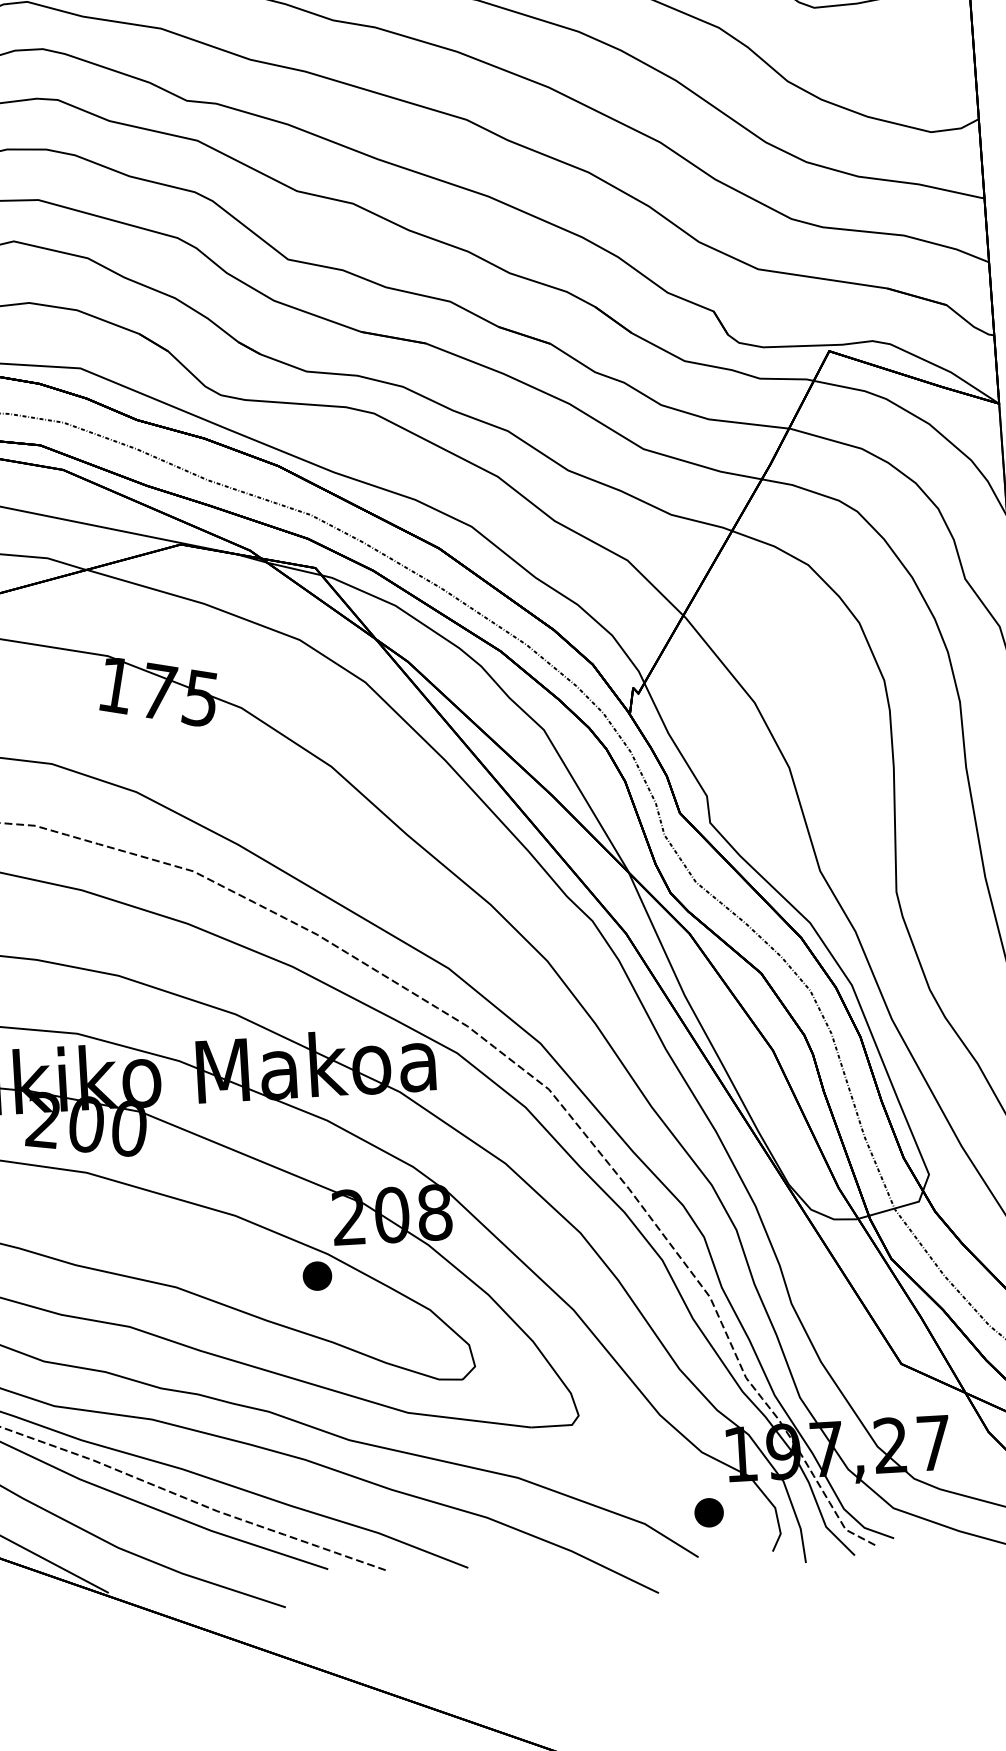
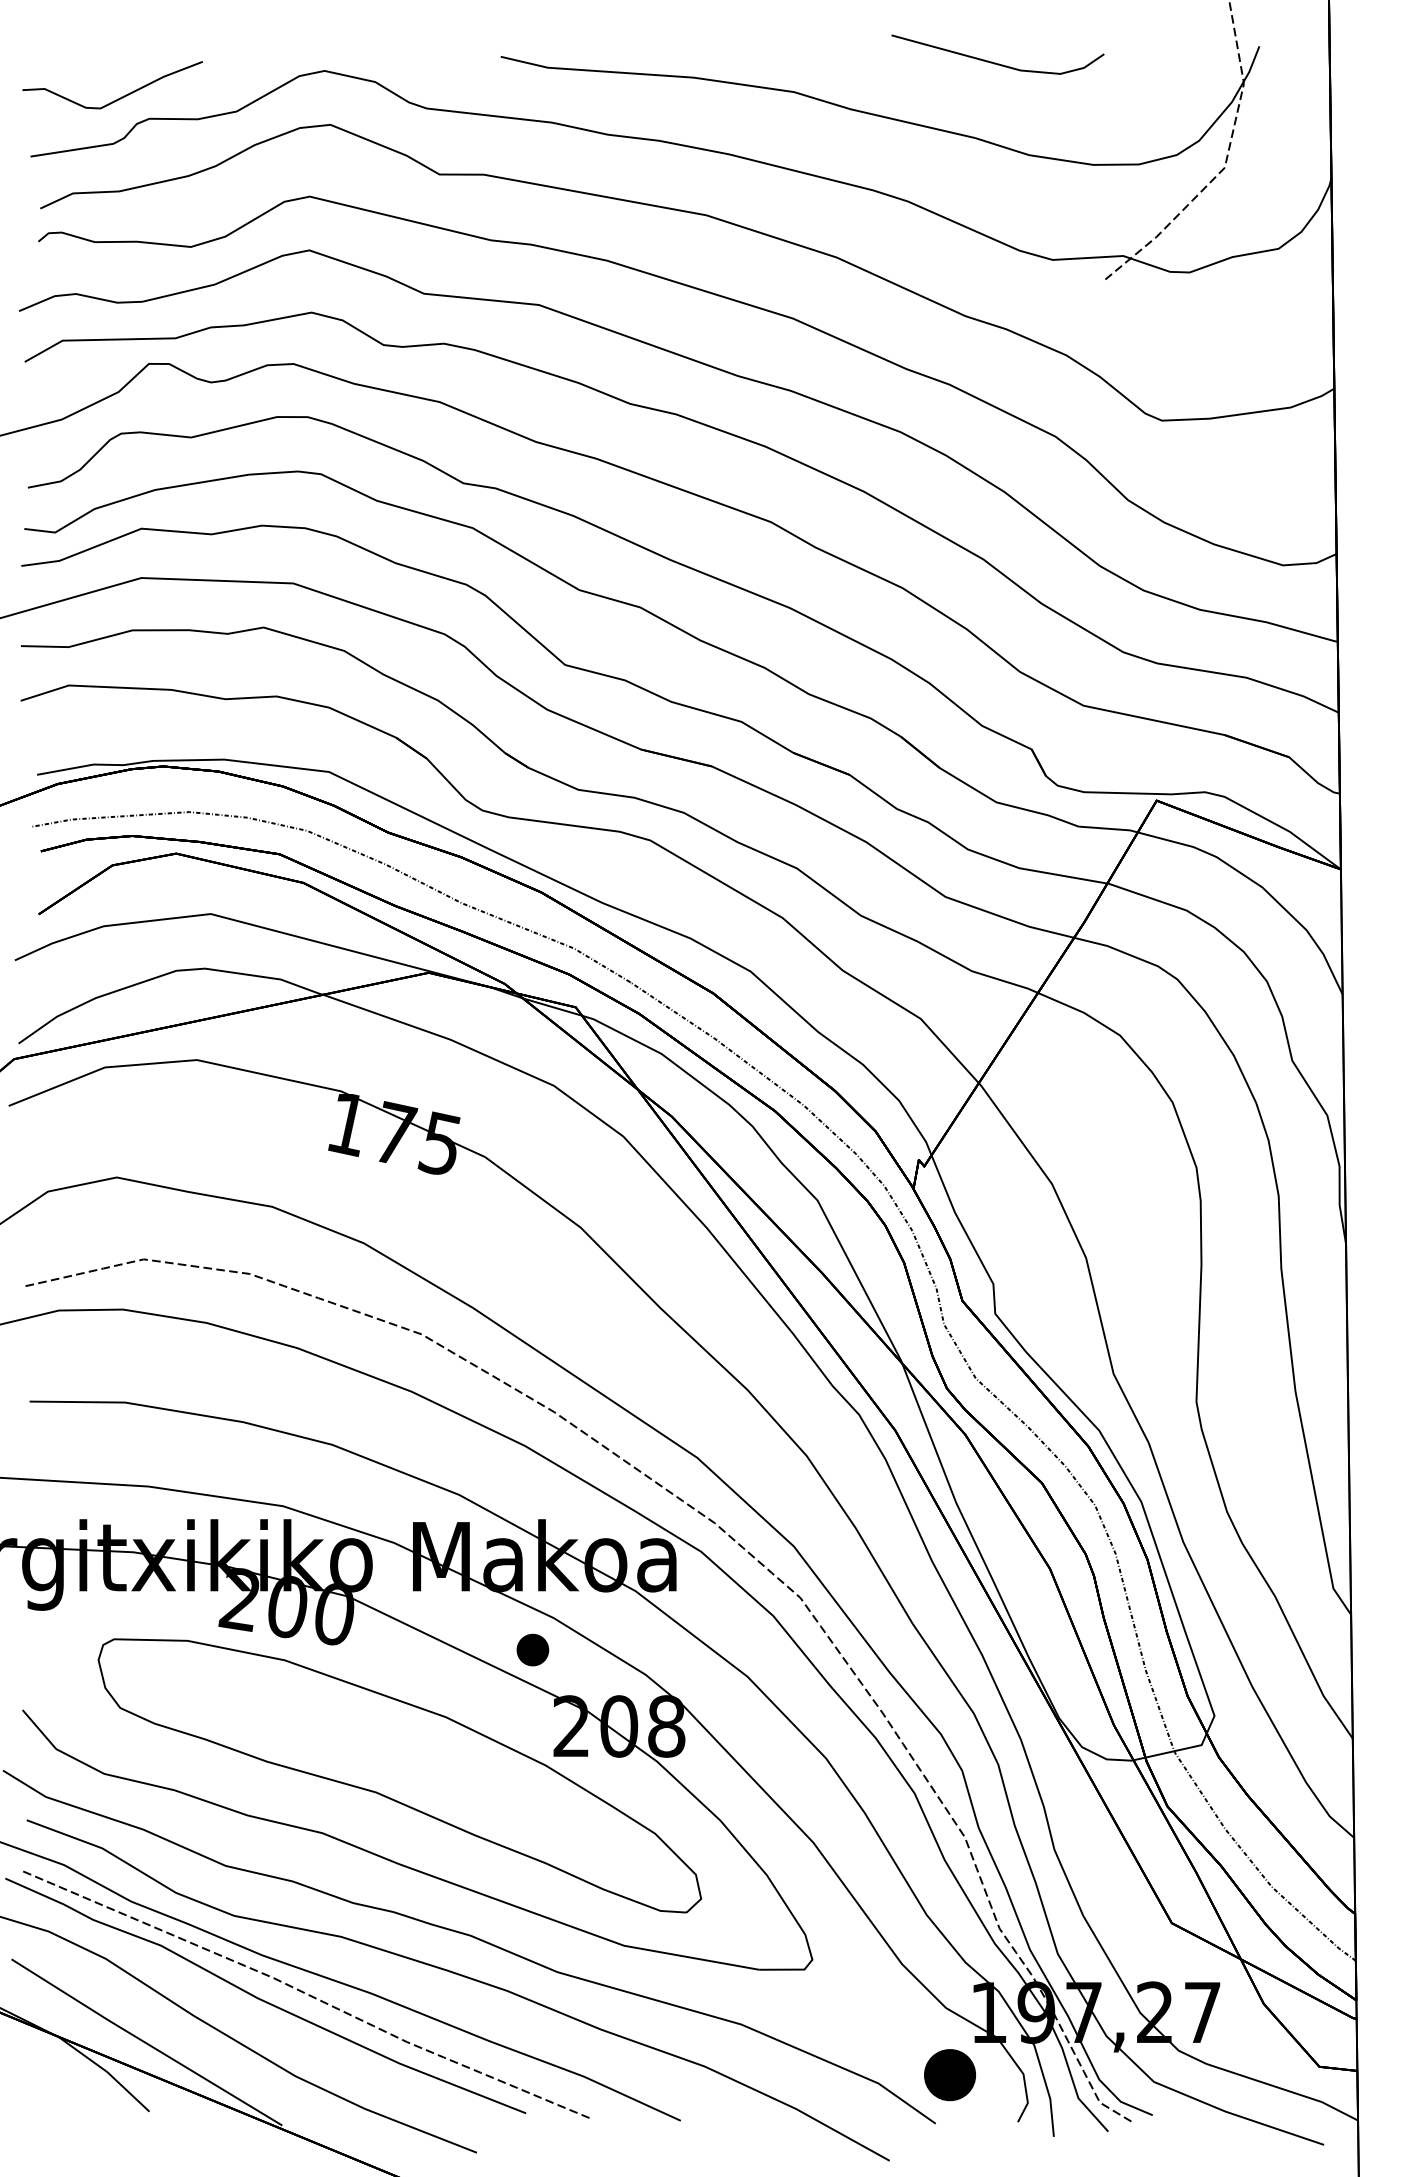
part: (317, 1275) -> (532, 1649), moved
part: (709, 1513) -> (950, 2075), size x1.6

